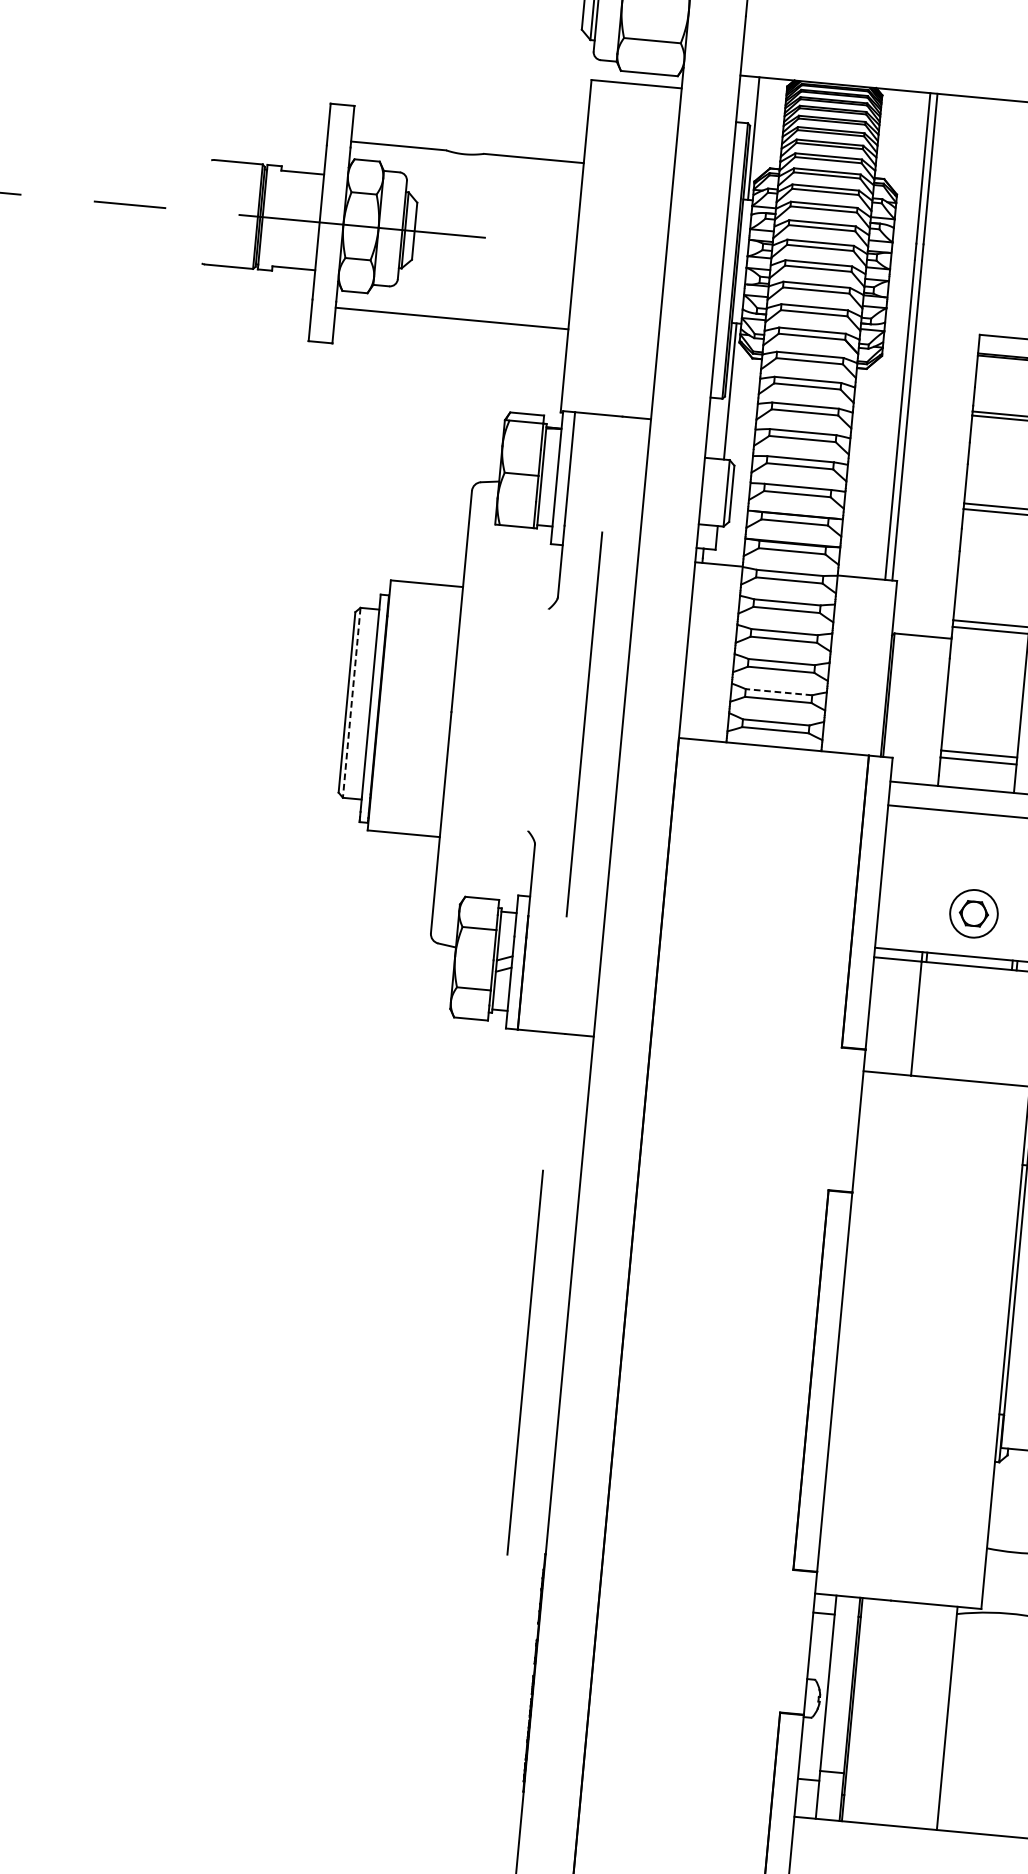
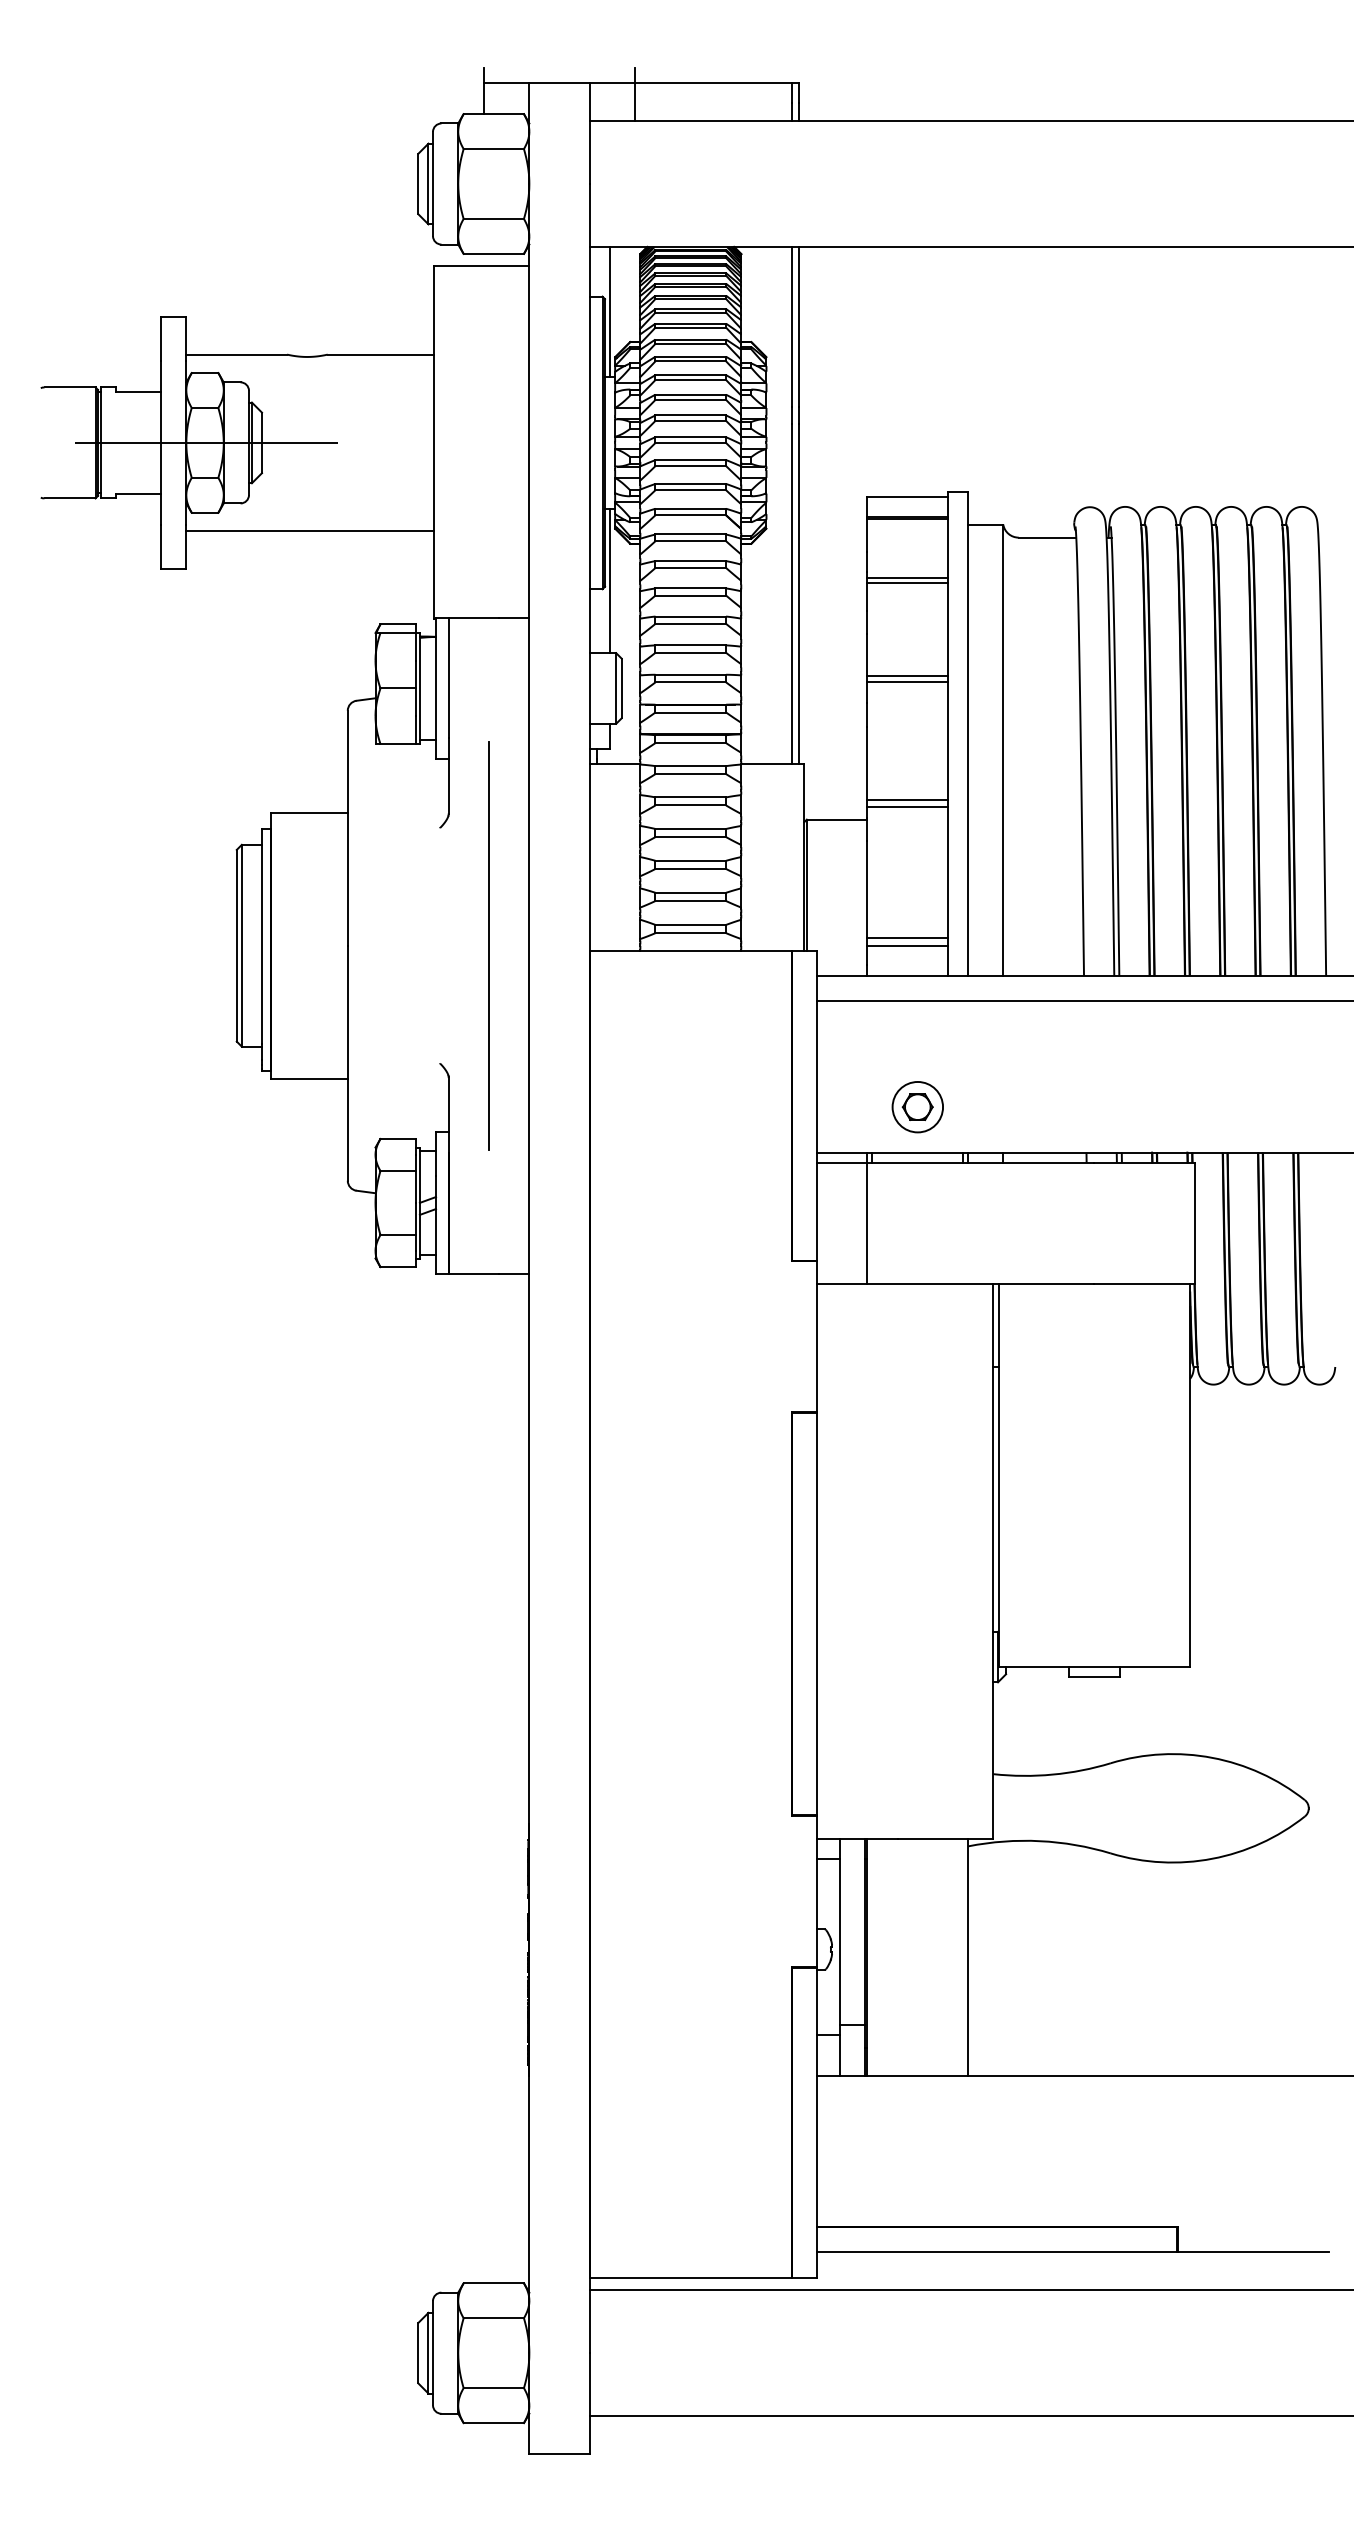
line: (778, 691) -> (690, 892), dashed -> solid
line: (351, 702) -> (241, 945), dashed -> solid
line: (524, 1362) -> (488, 1623), removed

